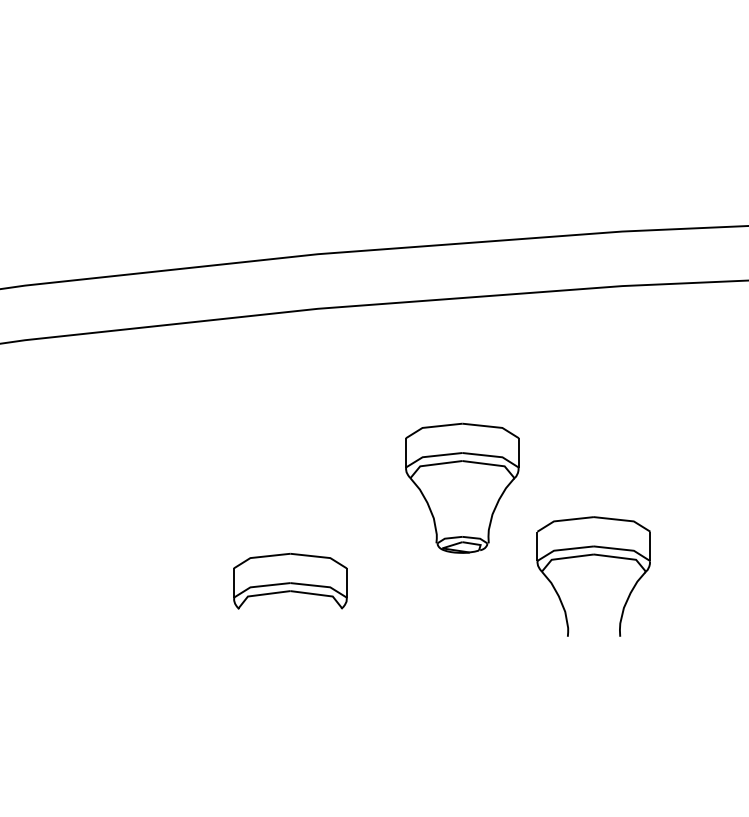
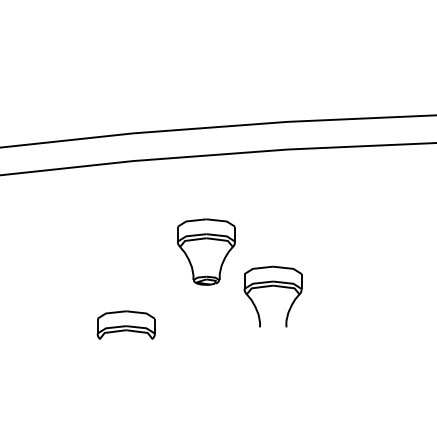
part: (288, 579) -> (125, 324), moved

